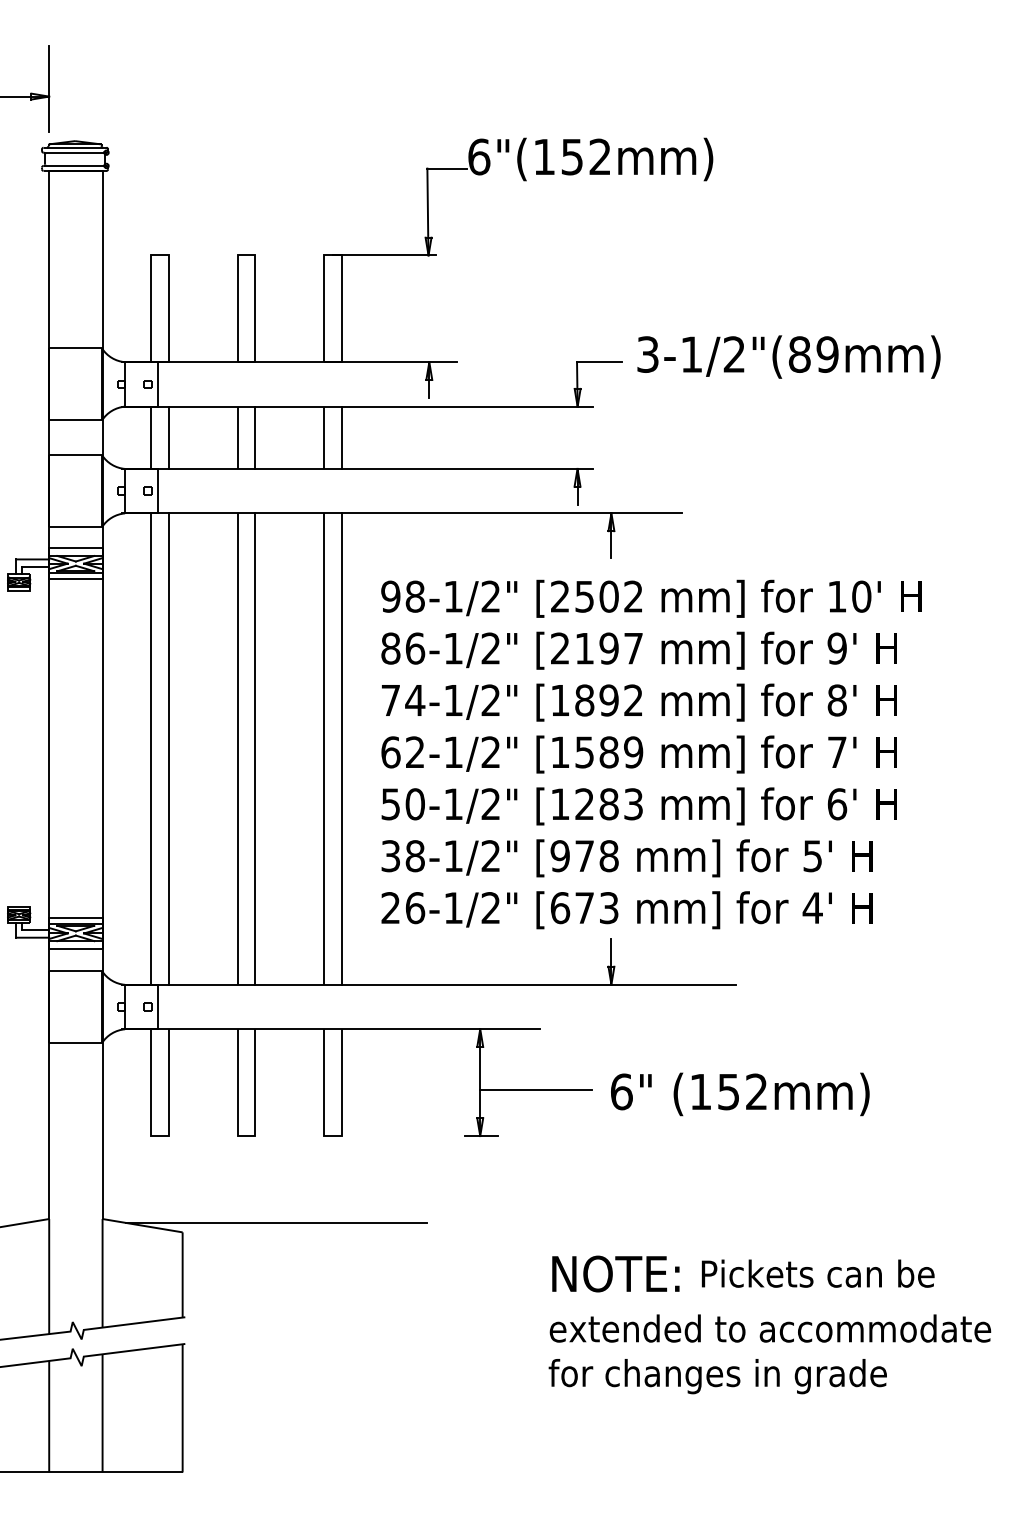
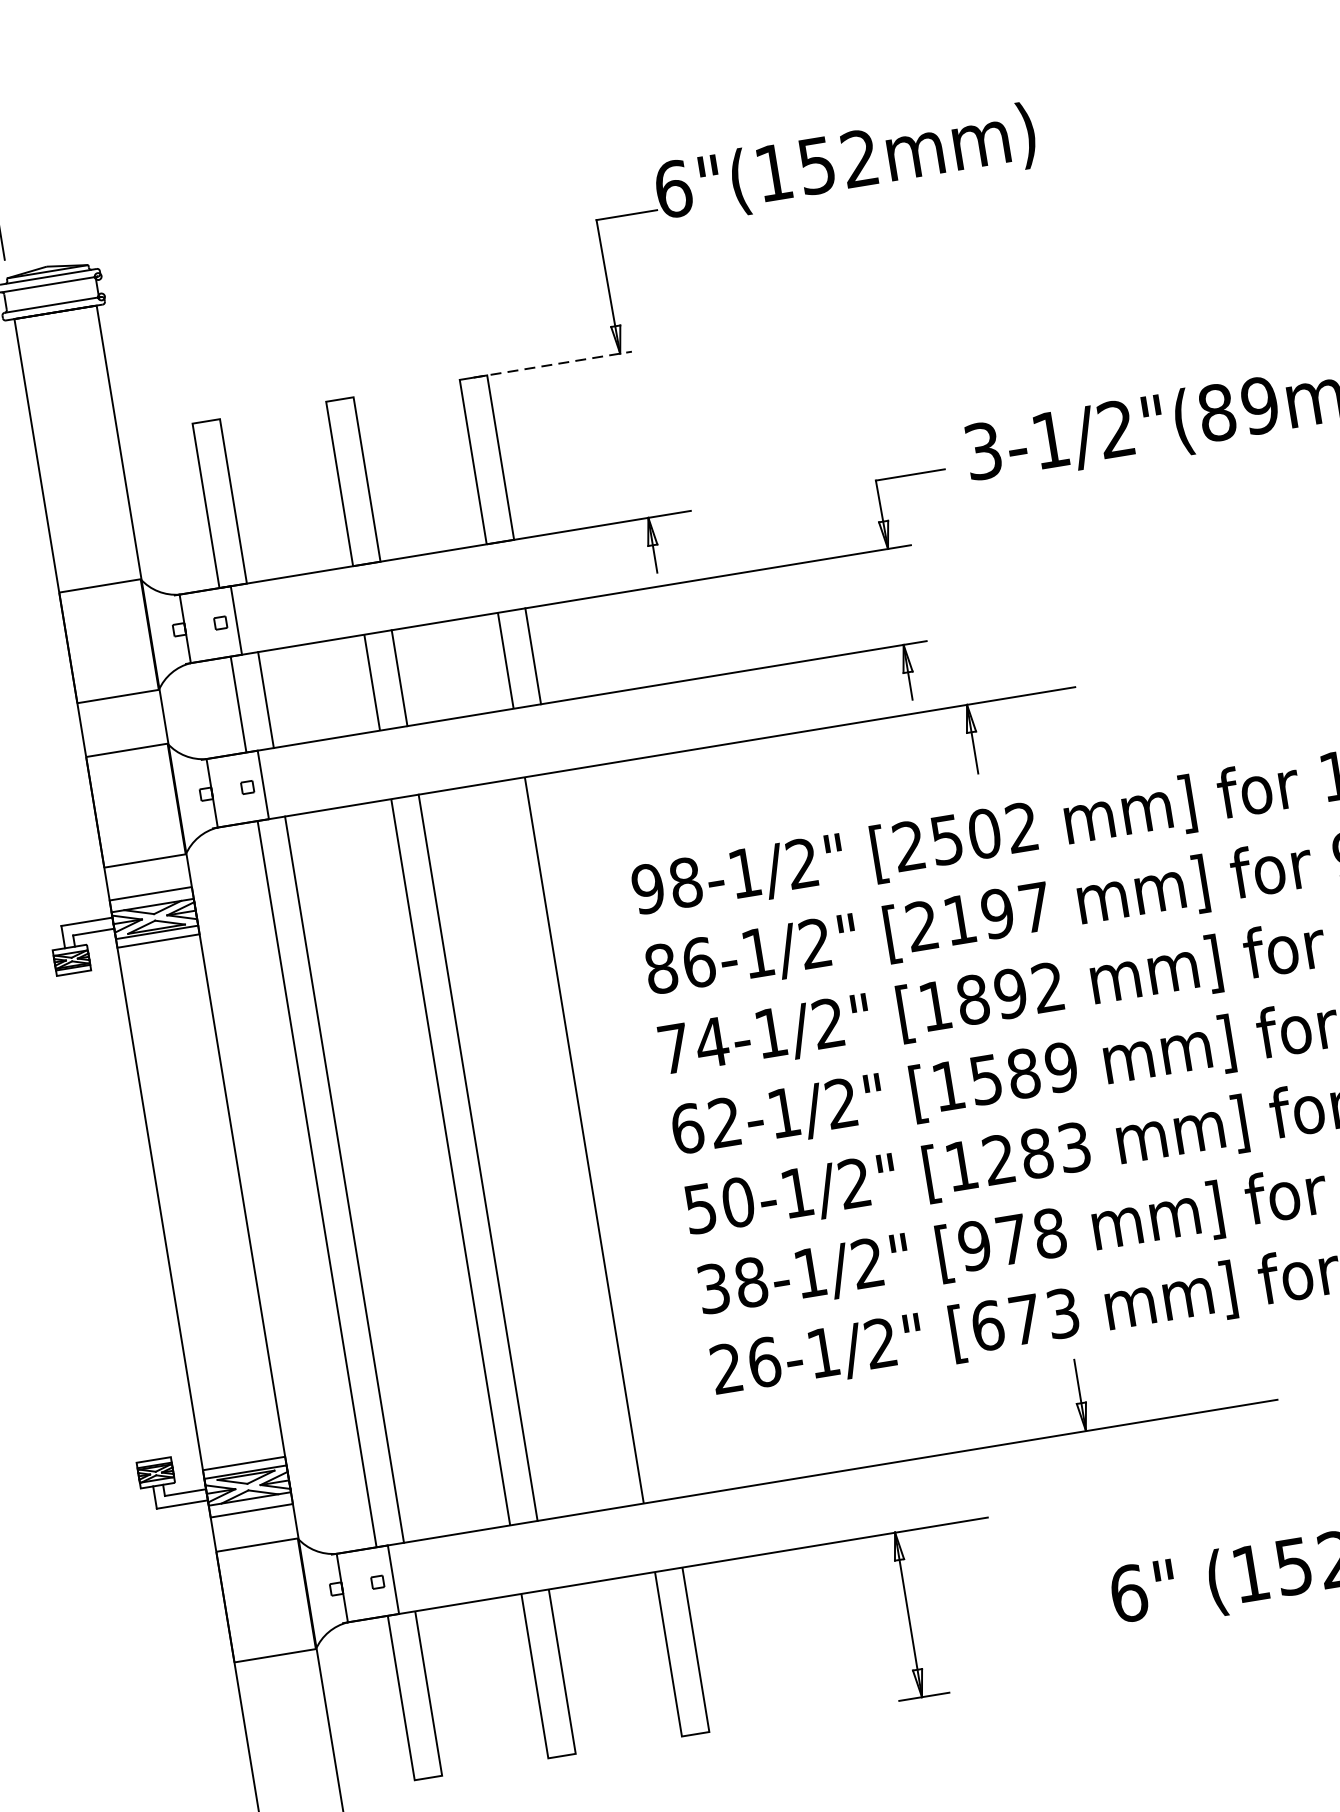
line: (385, 255) -> (553, 364), solid -> dashed
line: (342, 748) -> (612, 1134), removed
line: (535, 1089) -> (995, 1611), removed

